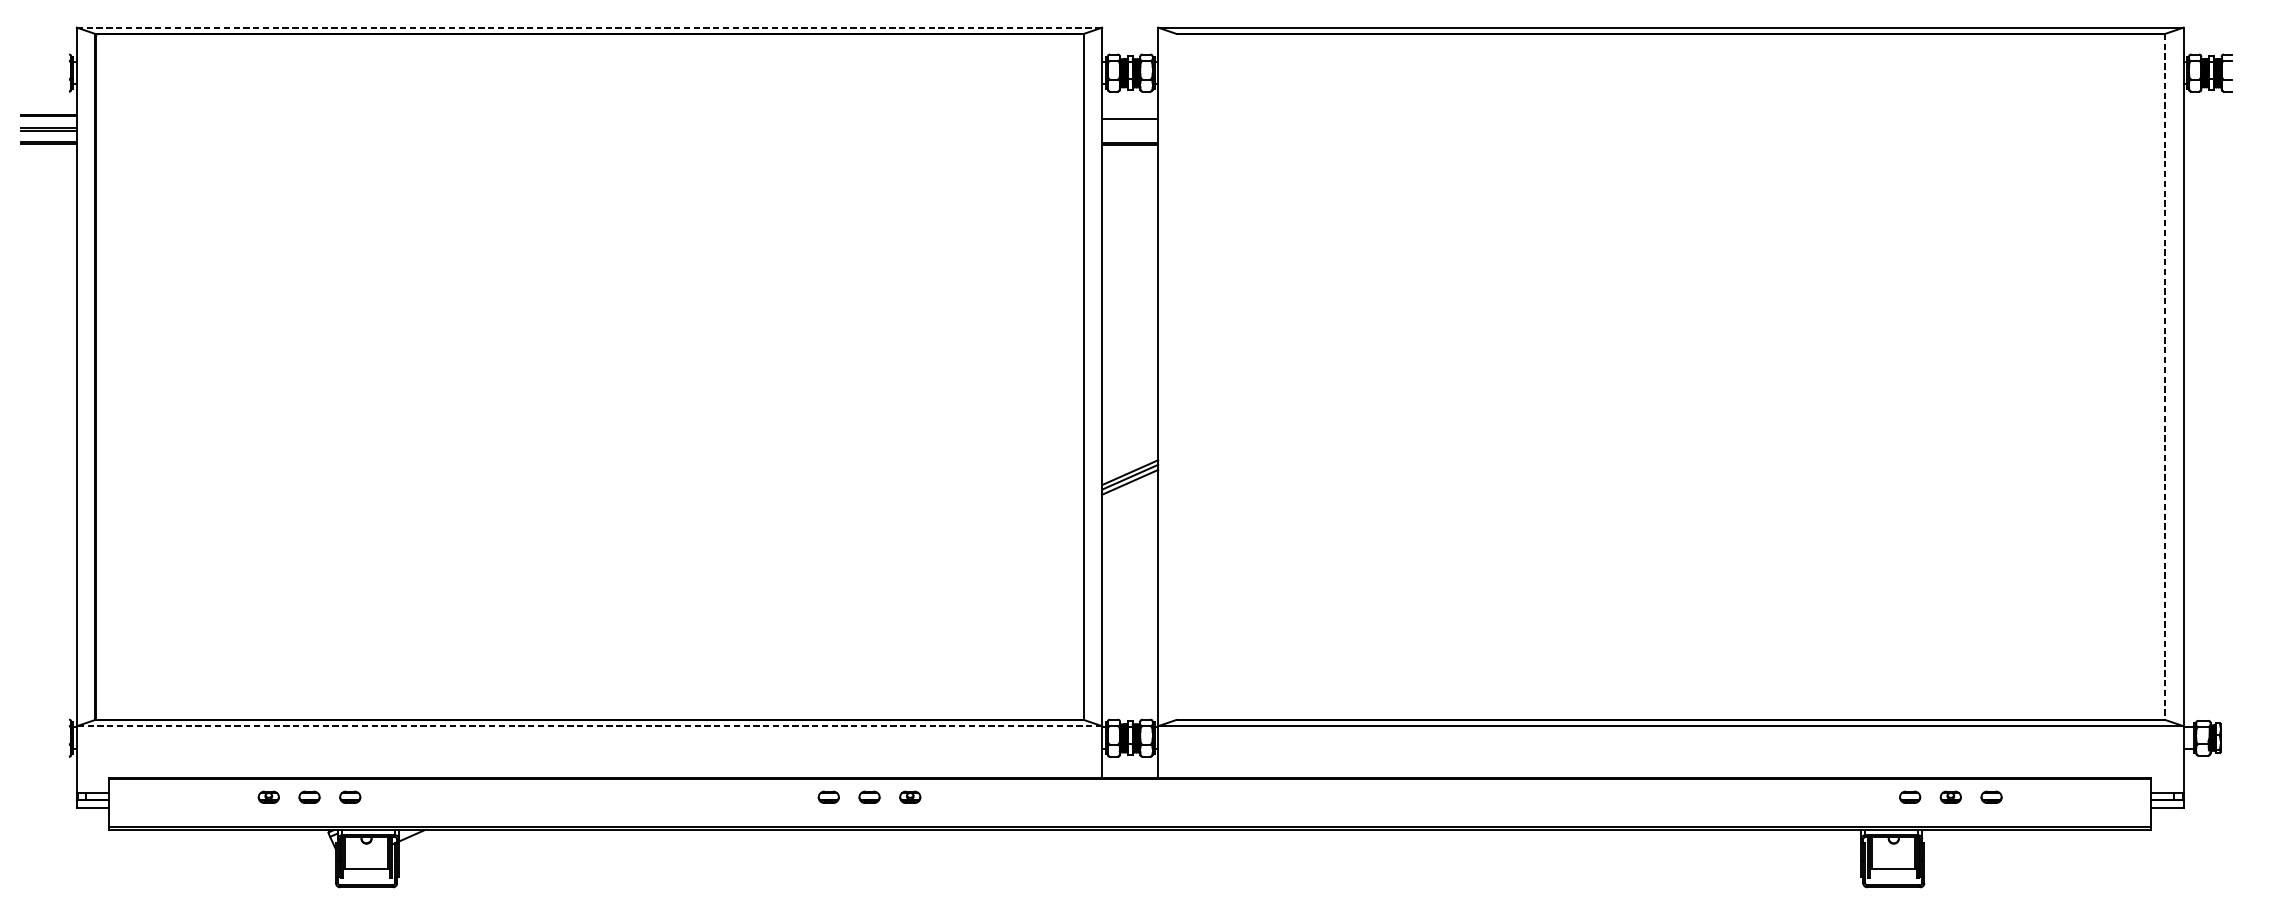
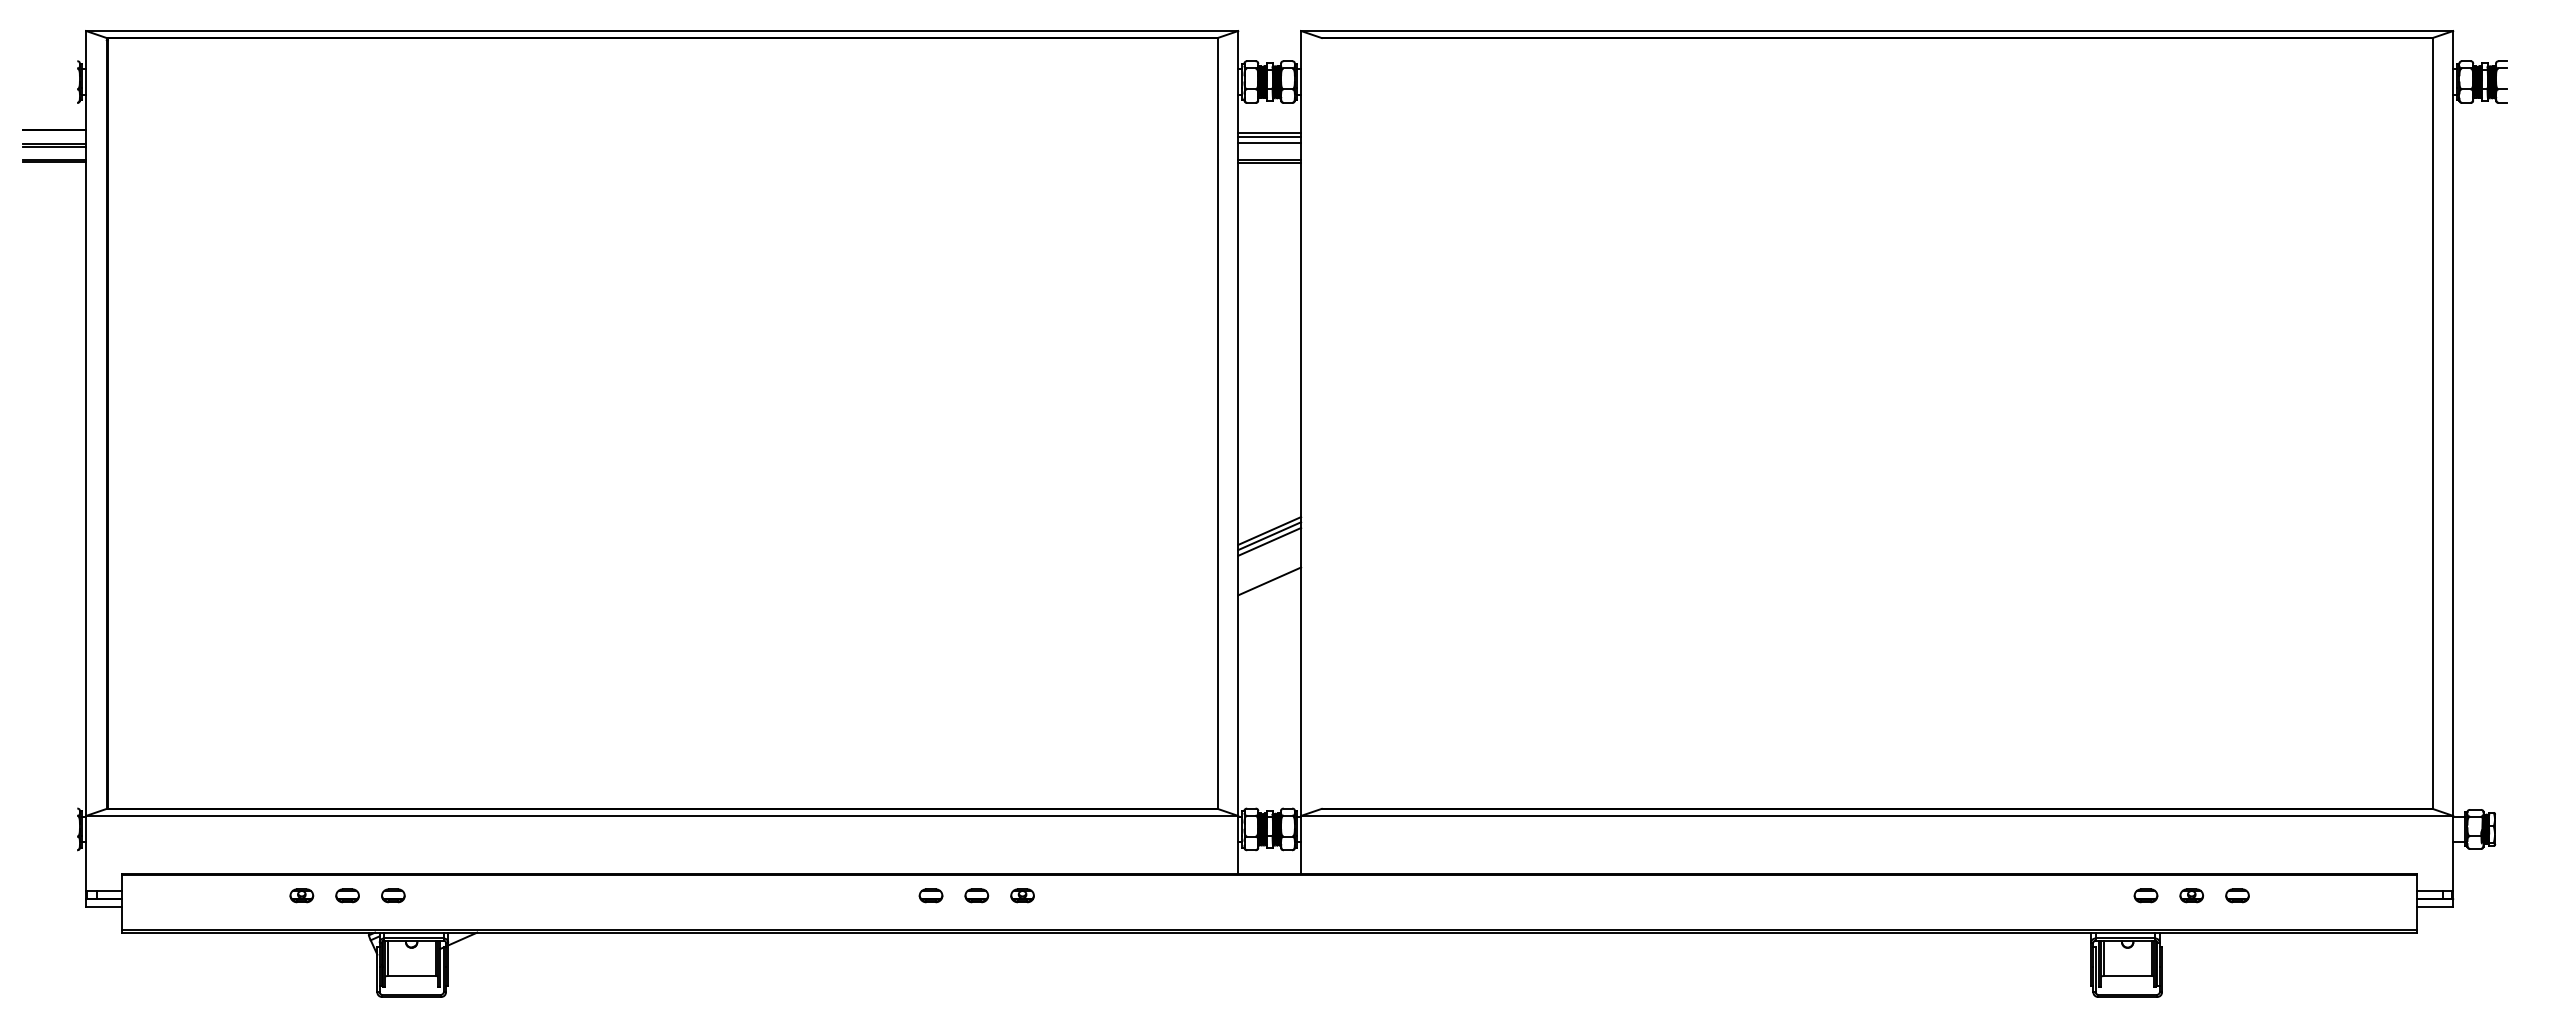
line: (589, 28) -> (662, 31), dashed -> solid
line: (1130, 122) -> (1269, 137), added
line: (1130, 127) -> (1269, 143), added
line: (2165, 376) -> (2432, 423), dashed -> solid
line: (1130, 517) -> (1269, 581), added
line: (588, 725) -> (661, 815), dashed -> solid

